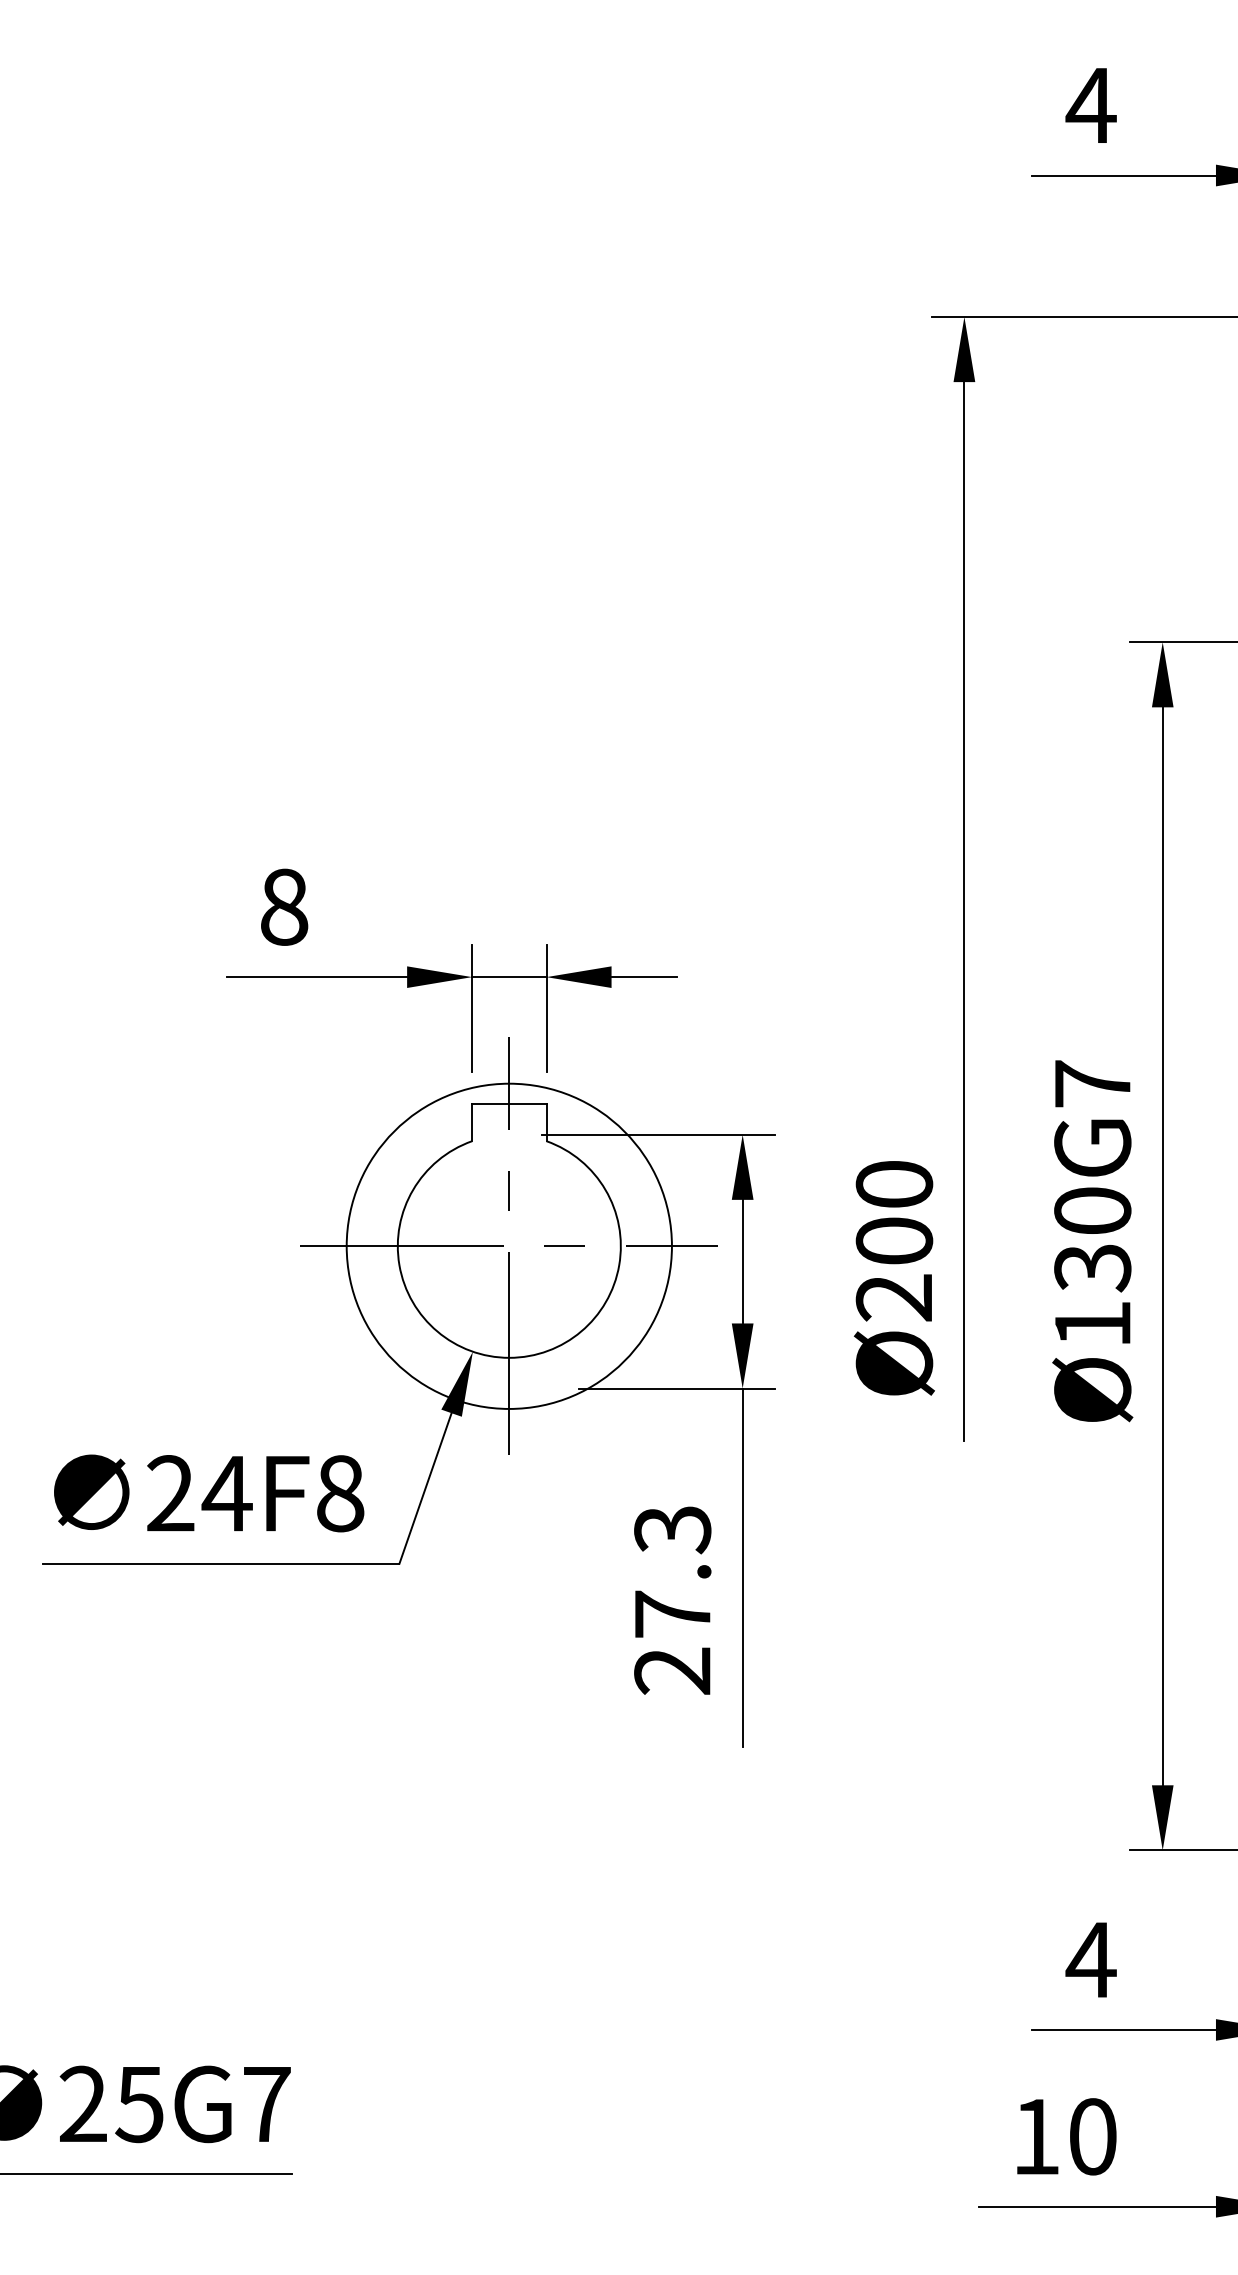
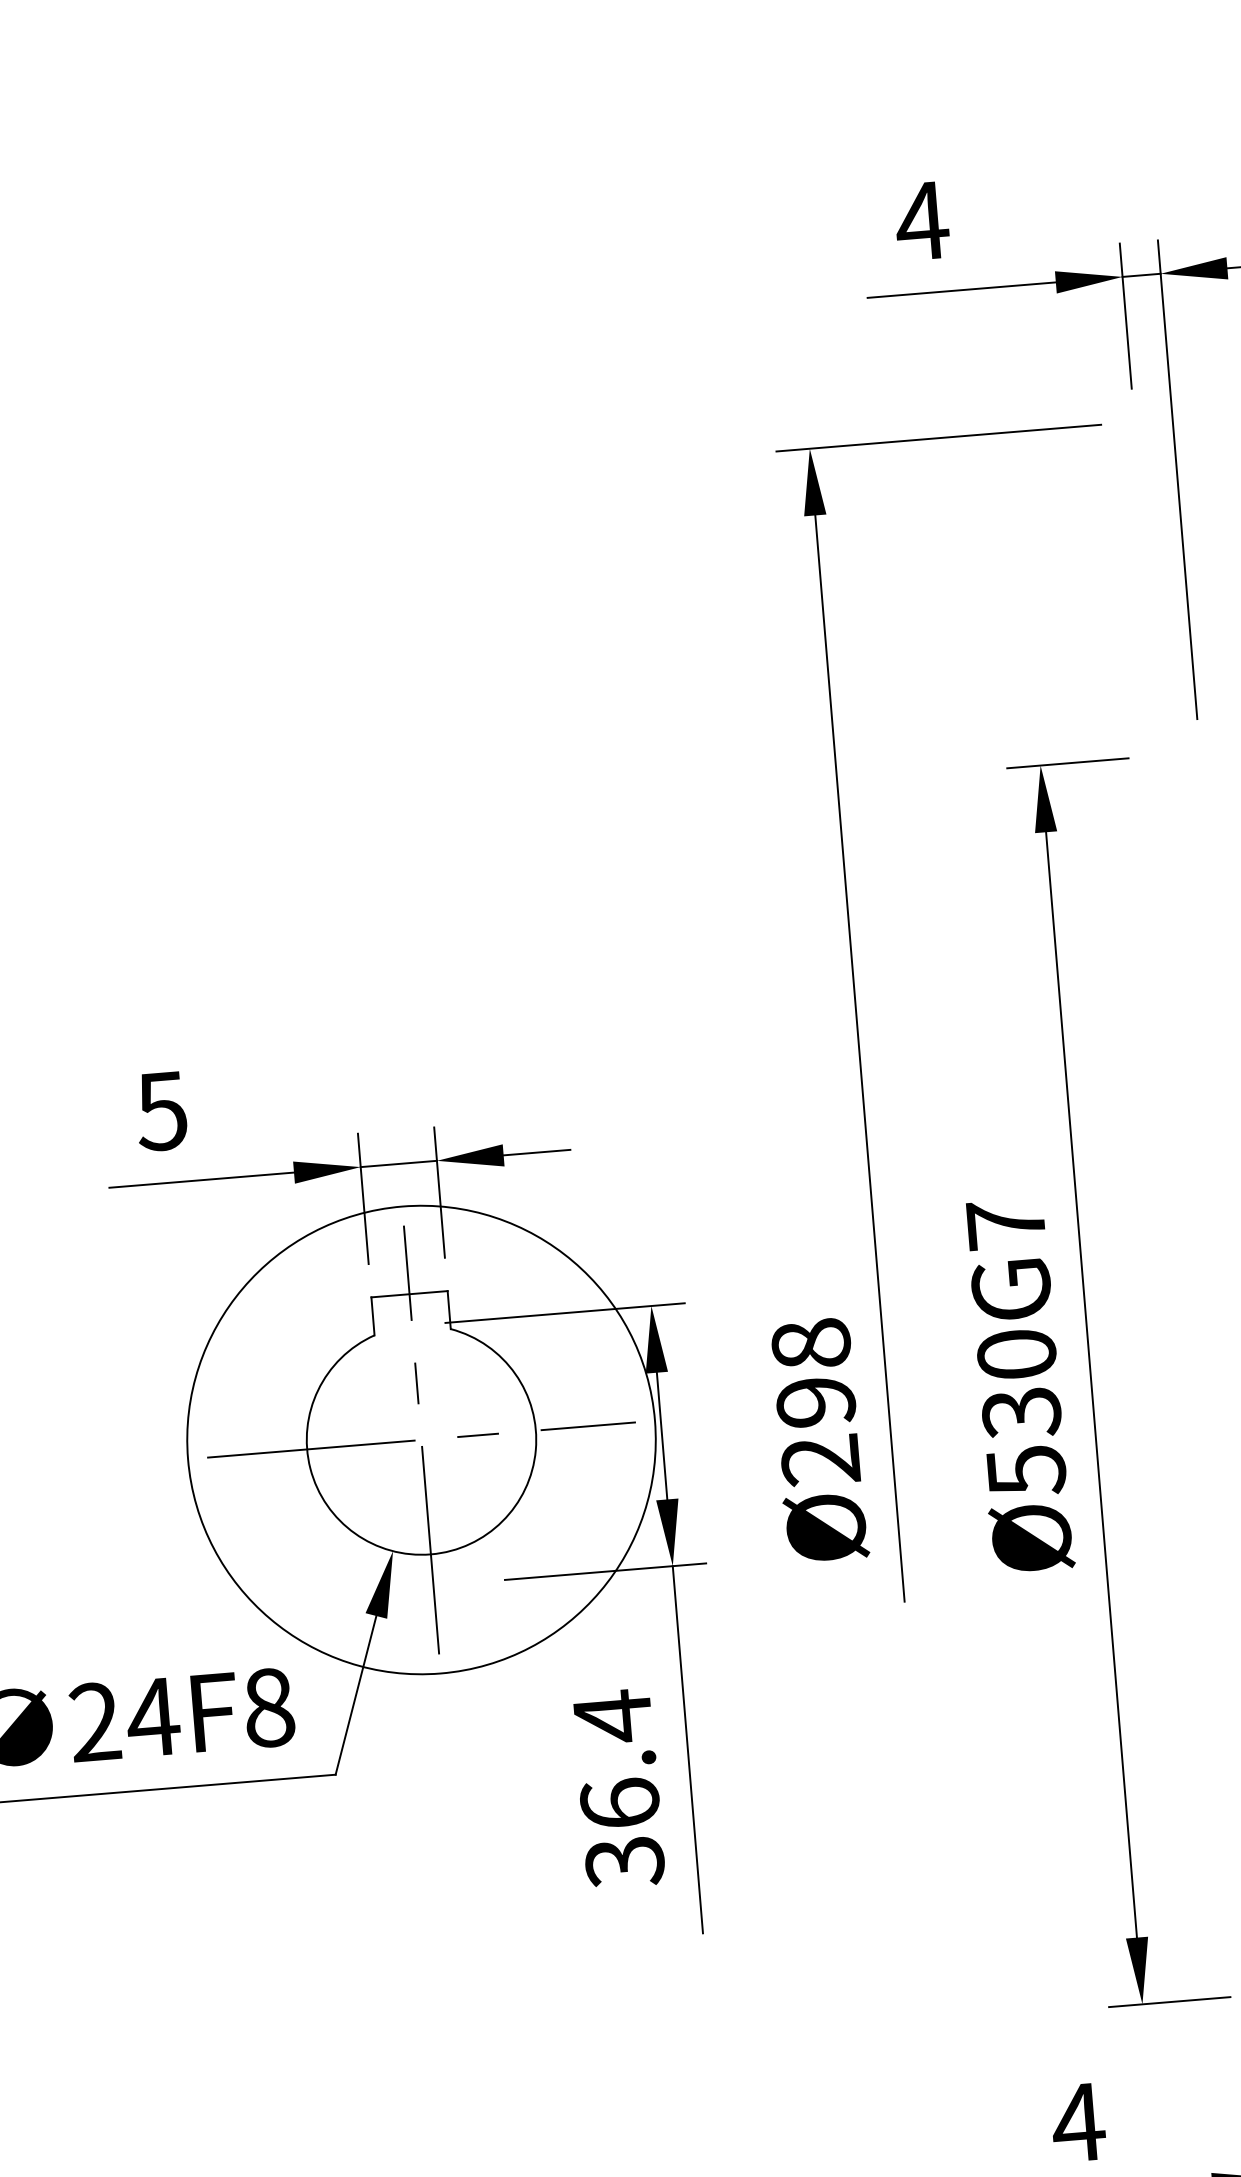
text: (283, 906) -> (161, 1110), 8 -> 5
text: (894, 1212) -> (813, 1372), Ø200 -> Ø298
circle: (508, 1245) -> (420, 1439), size x1.4
text: (1093, 1325) -> (1027, 1471), Ø130G7 -> Ø530G7
text: (672, 1599) -> (618, 1788), 27.3 -> 36.4

